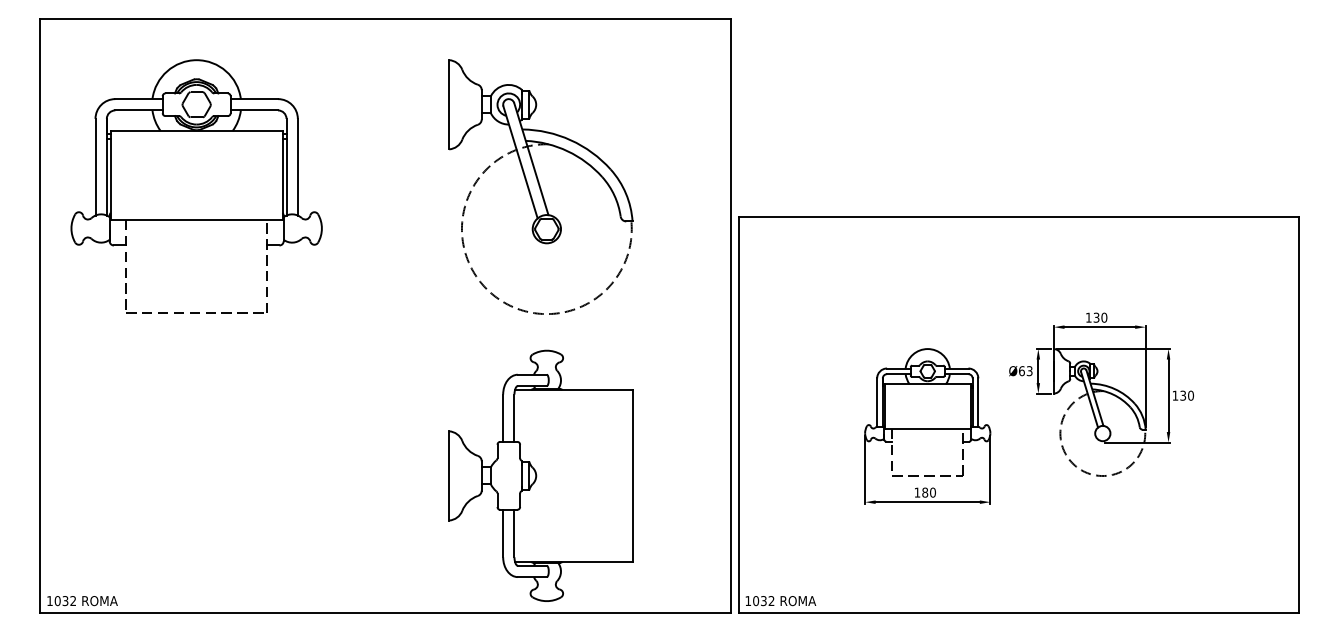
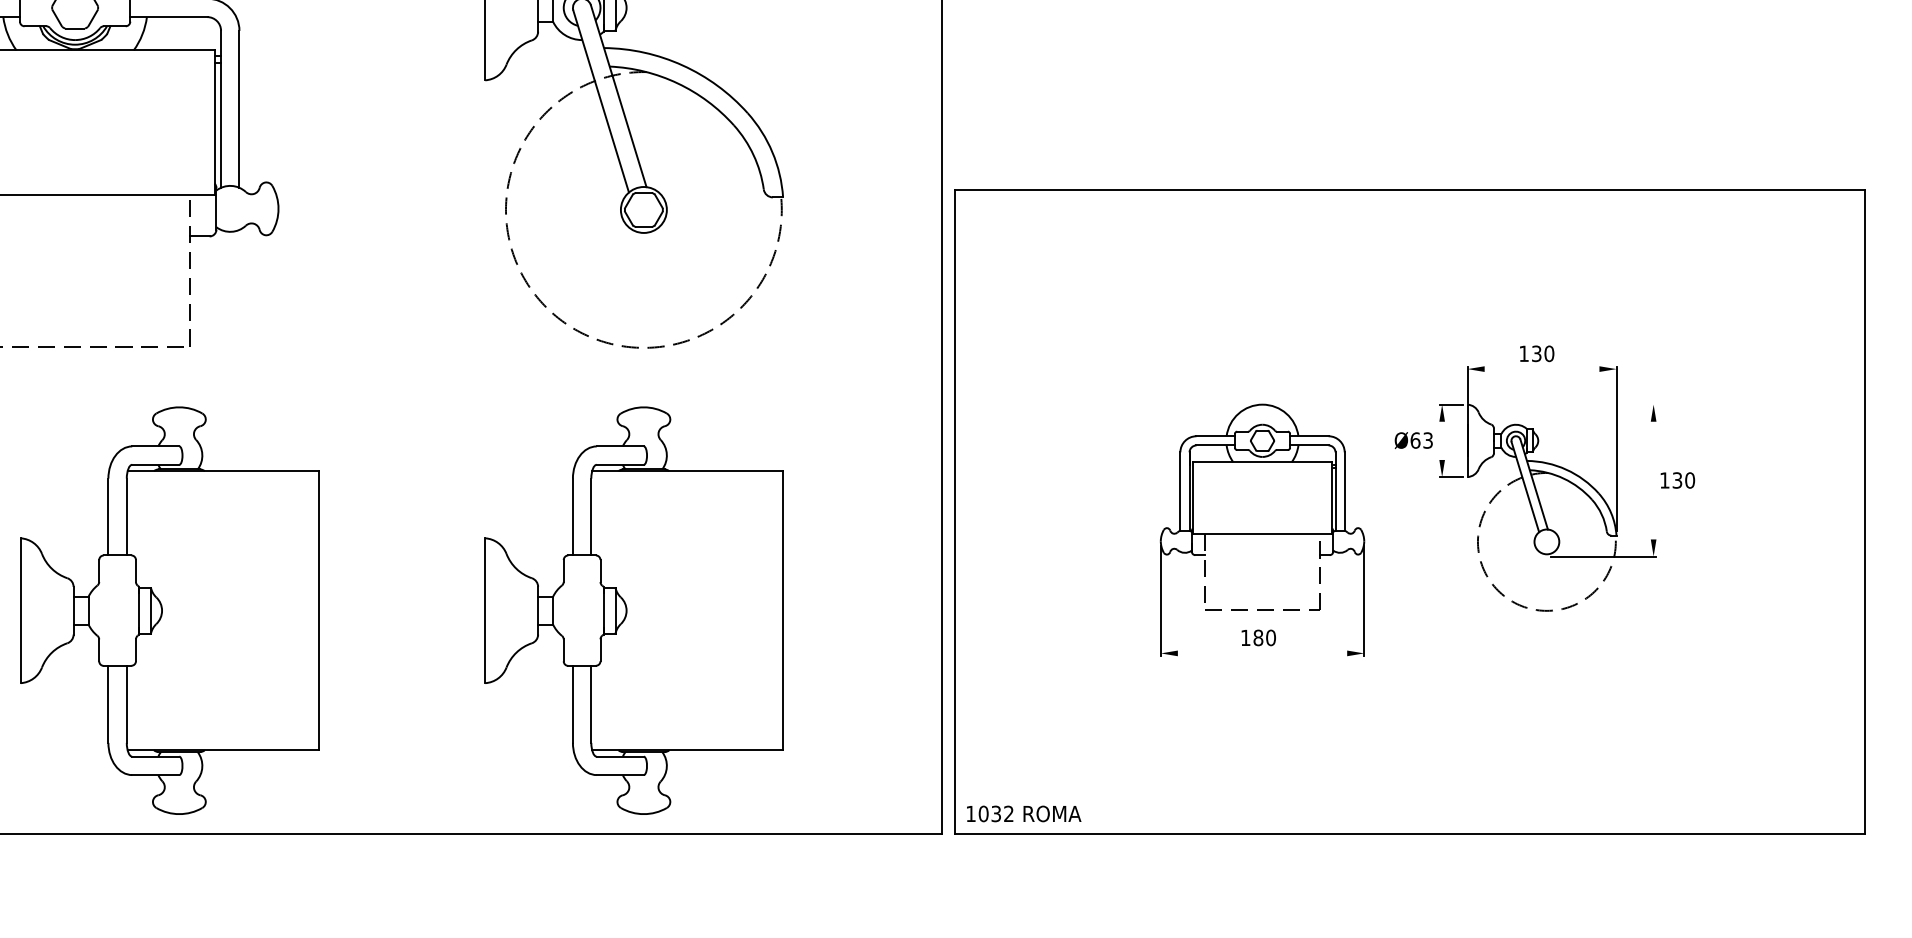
line: (1099, 327) -> (1541, 369), removed
line: (1112, 349) -> (1562, 405), removed
line: (1038, 371) -> (1442, 441), removed
line: (1168, 395) -> (1653, 480), removed
part: (254, 475) -> (169, 610), added
line: (927, 502) -> (1262, 653), removed

